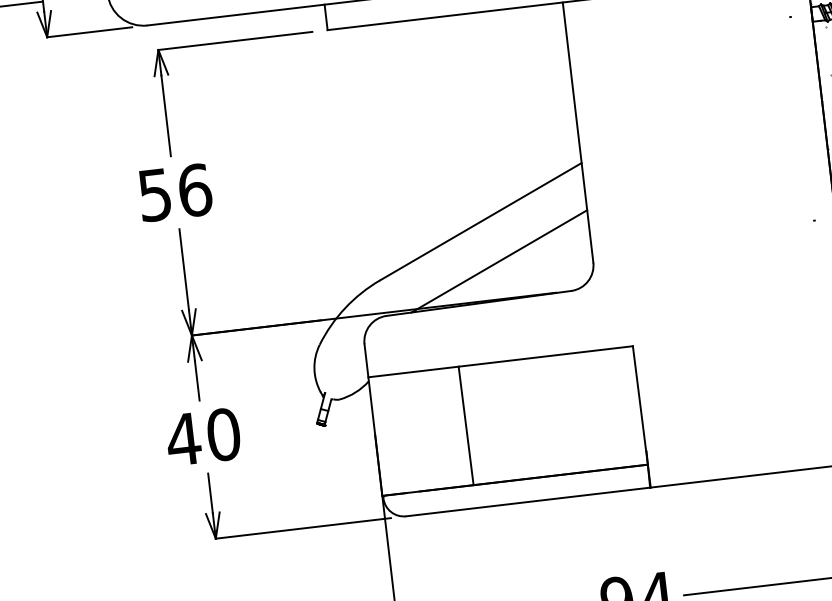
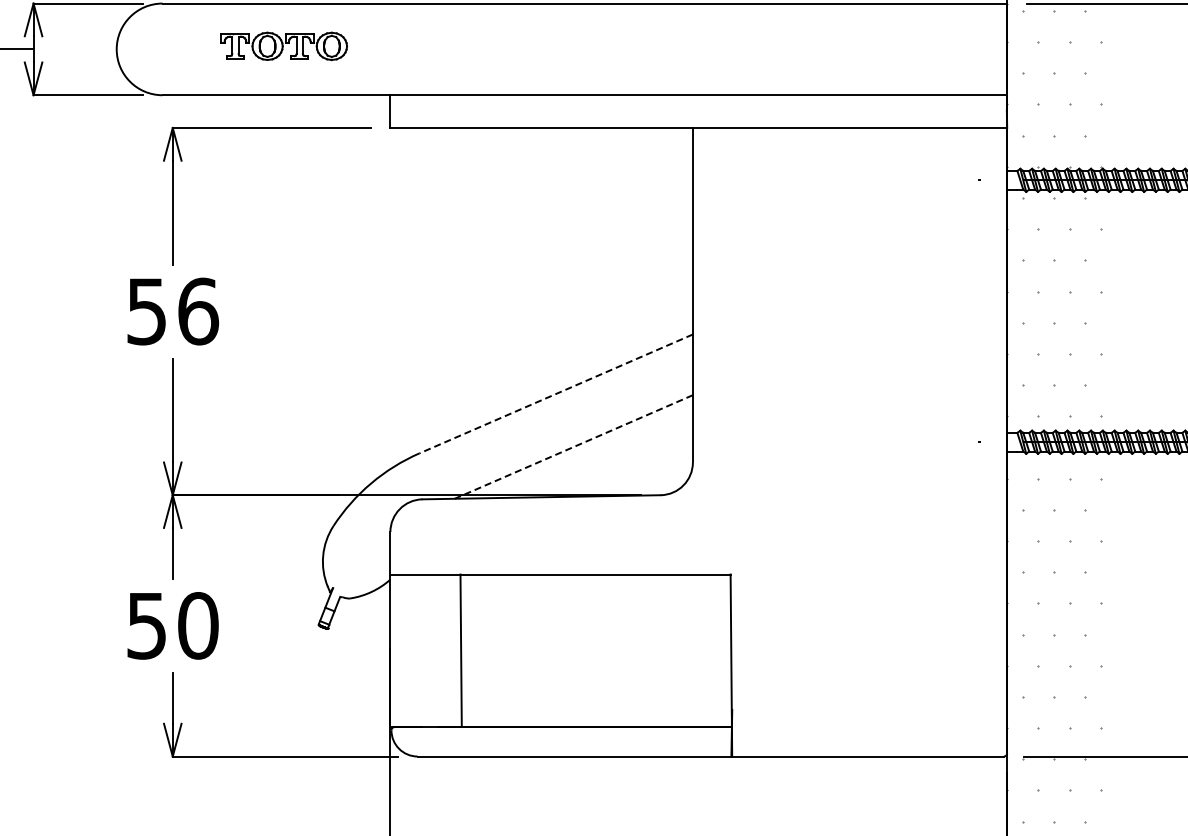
line: (481, 221) -> (556, 393), solid -> dashed
line: (499, 261) -> (573, 447), solid -> dashed
line: (465, 425) -> (460, 650), moved
text: (183, 439) -> (146, 626), 40 -> 50

